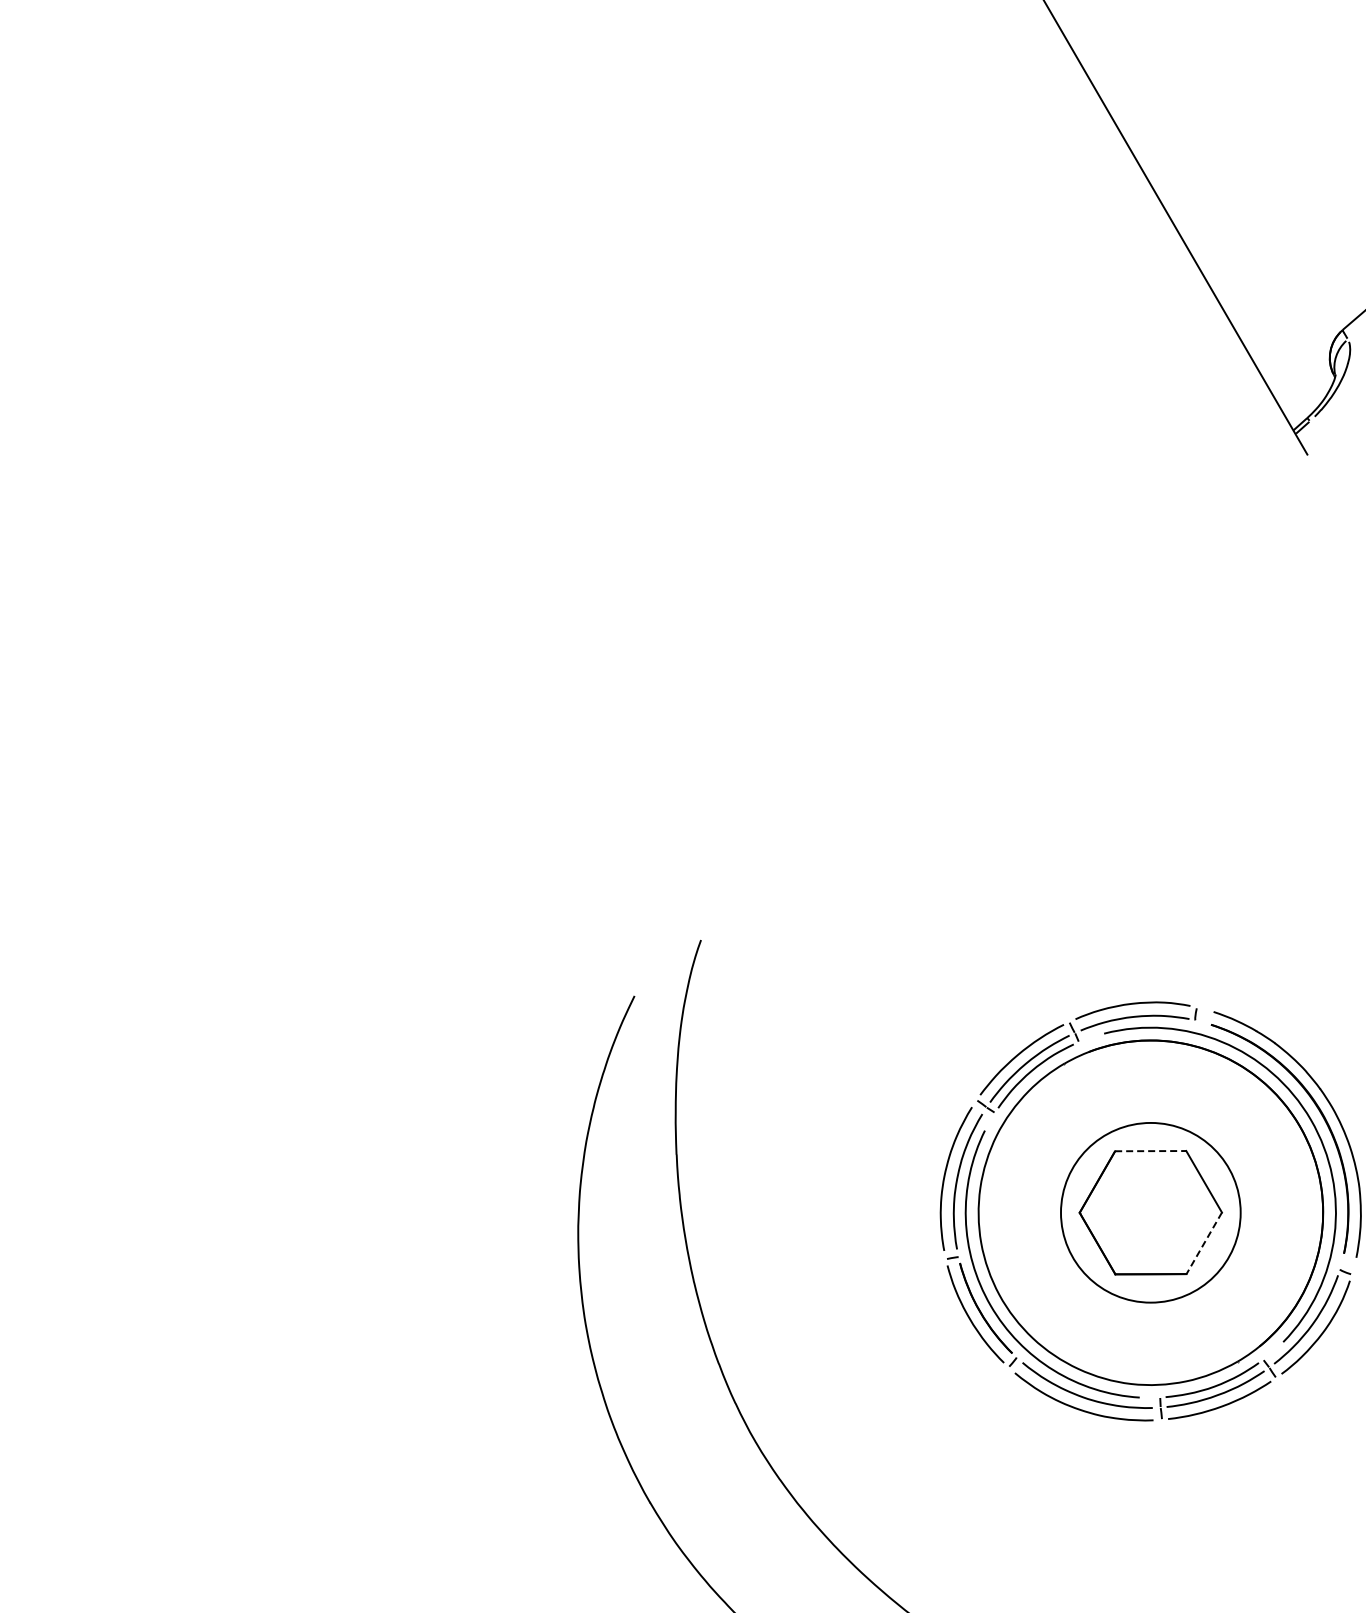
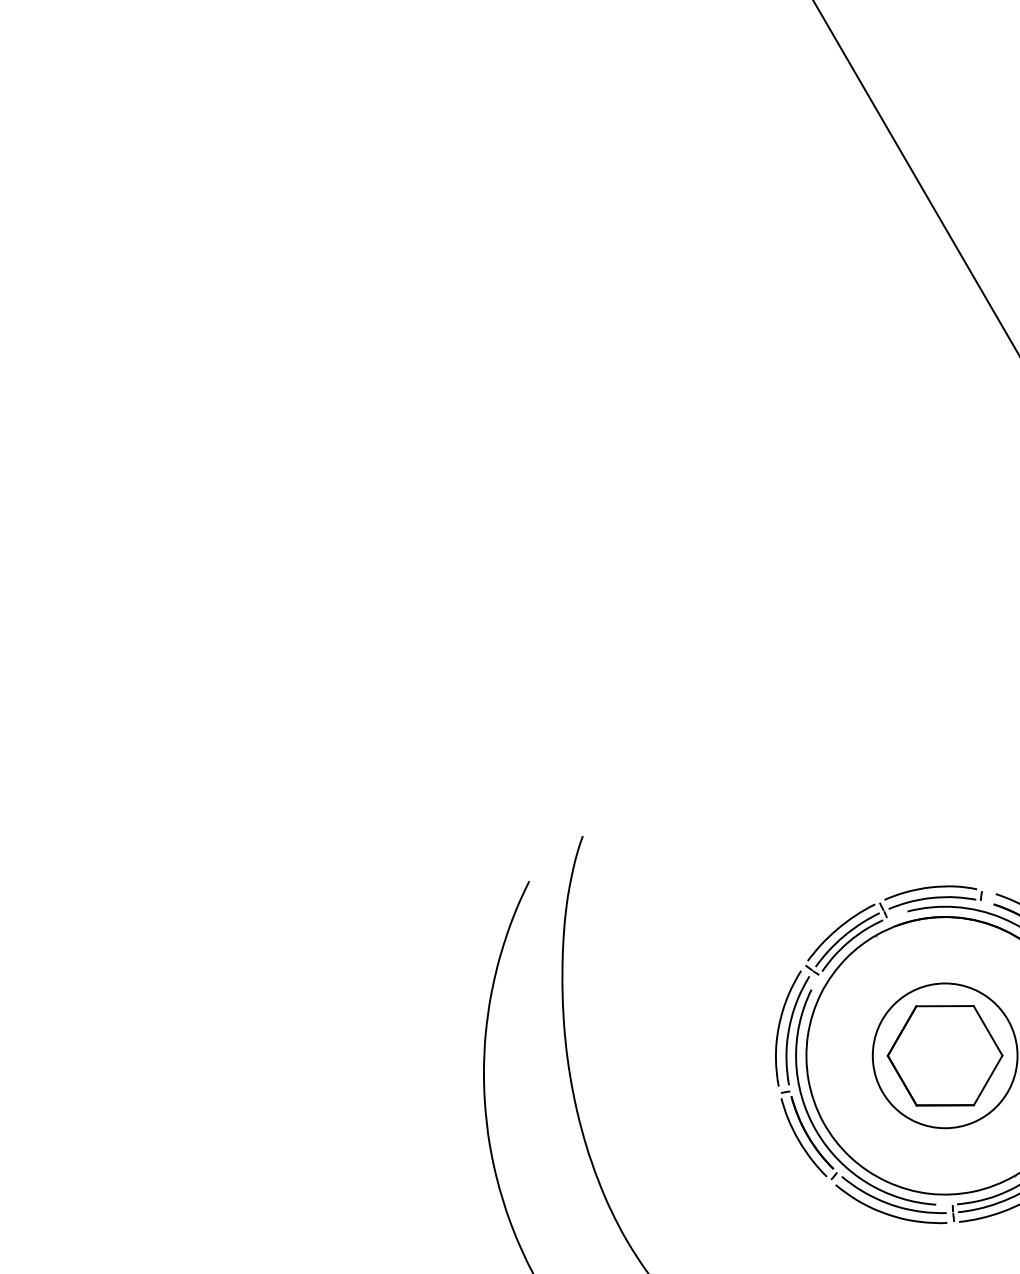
line: (1150, 1151) -> (944, 1006), dashed -> solid
line: (1204, 1243) -> (988, 1080), dashed -> solid

